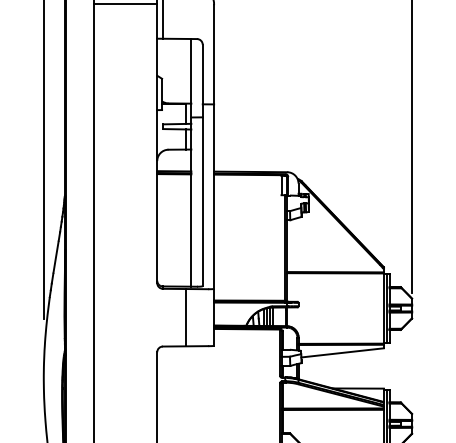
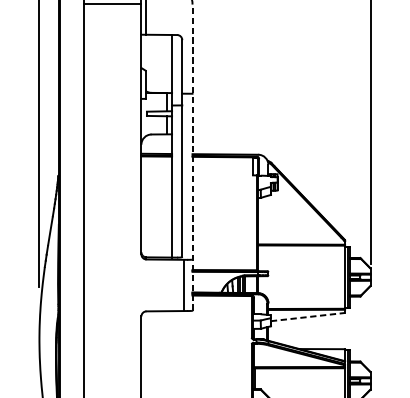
line: (214, 174) -> (192, 156), solid -> dashed
line: (185, 317) -> (183, 285), moved
line: (342, 352) -> (307, 316), solid -> dashed

